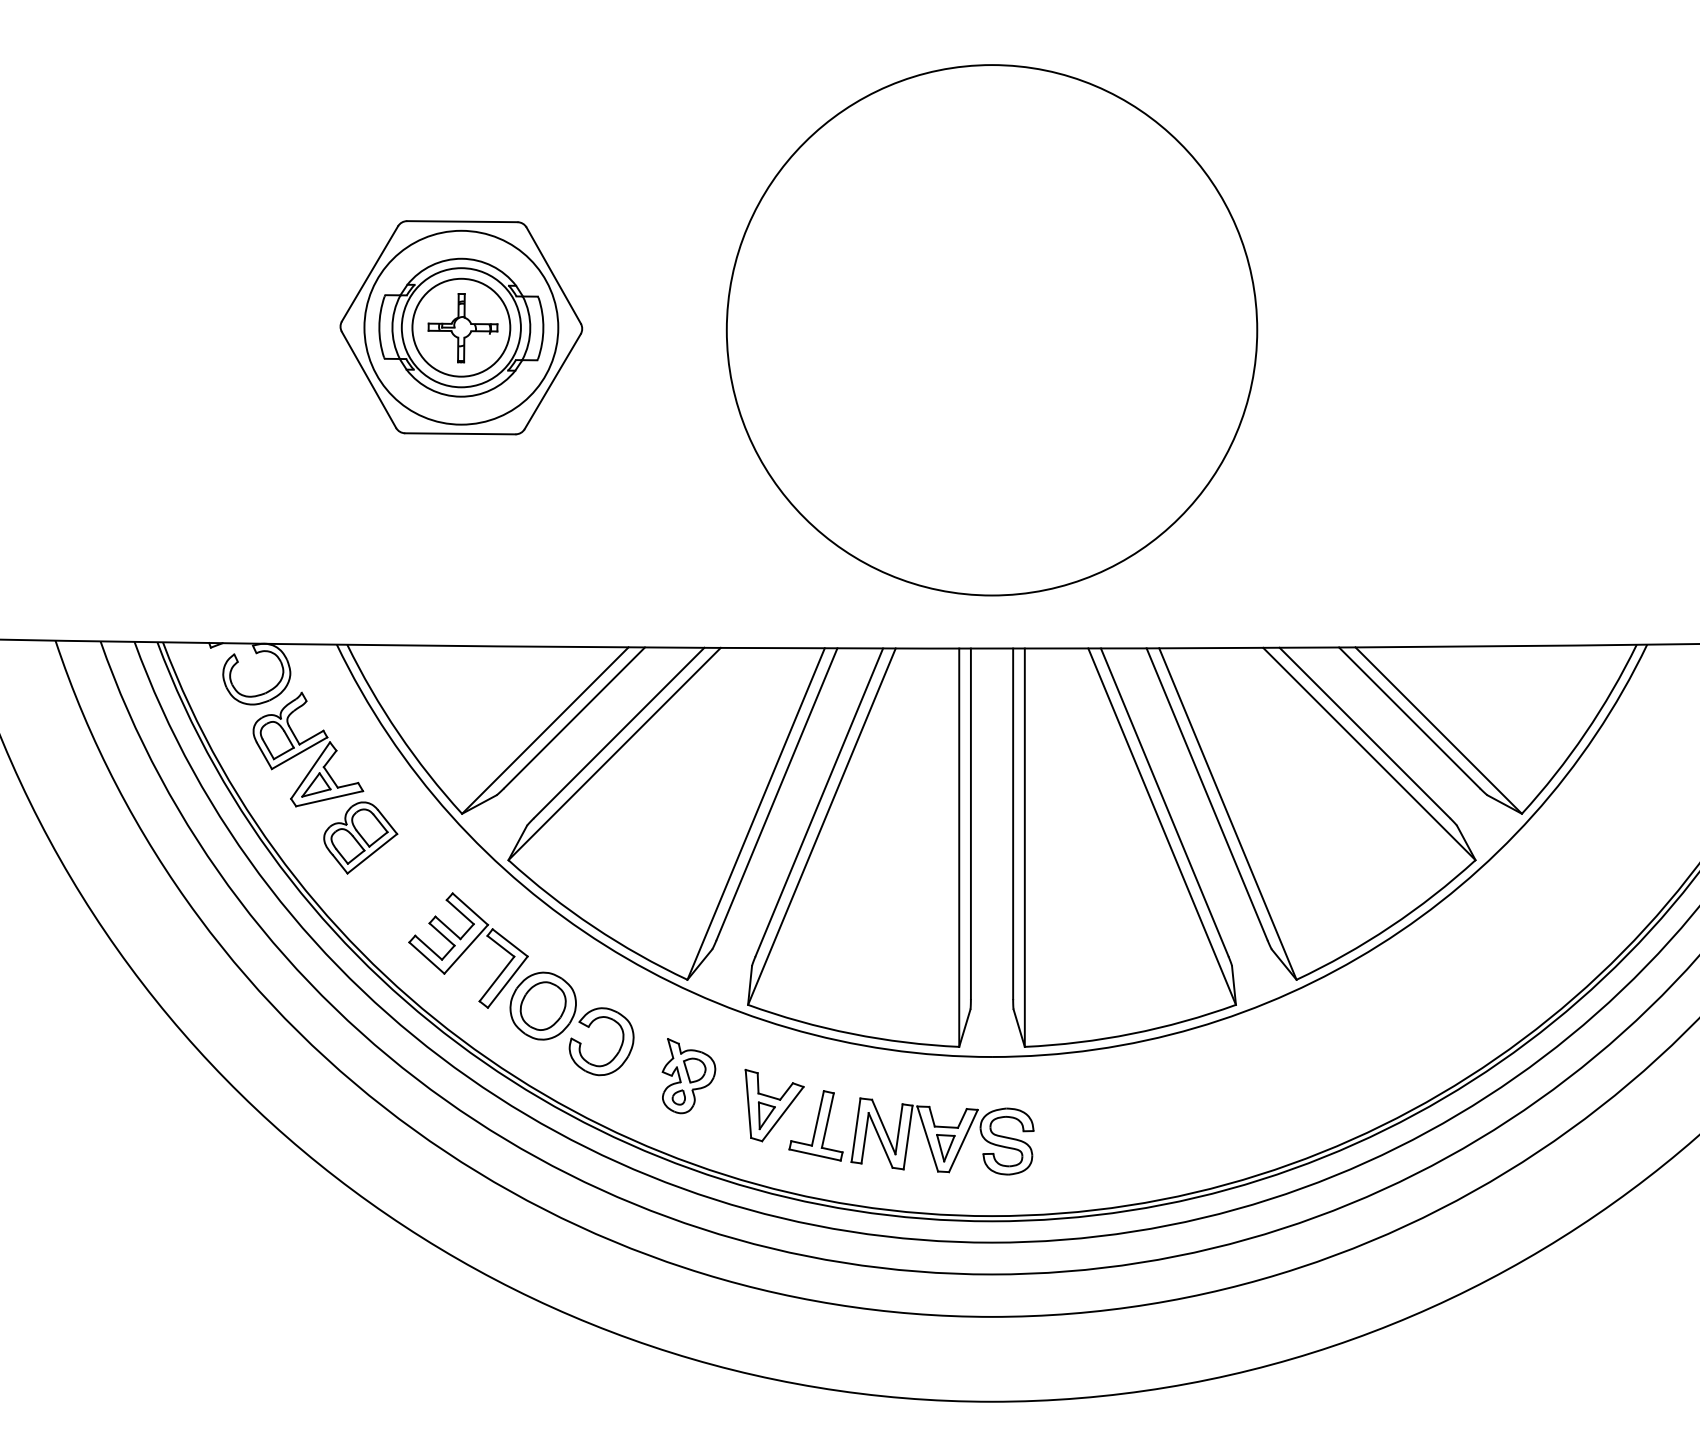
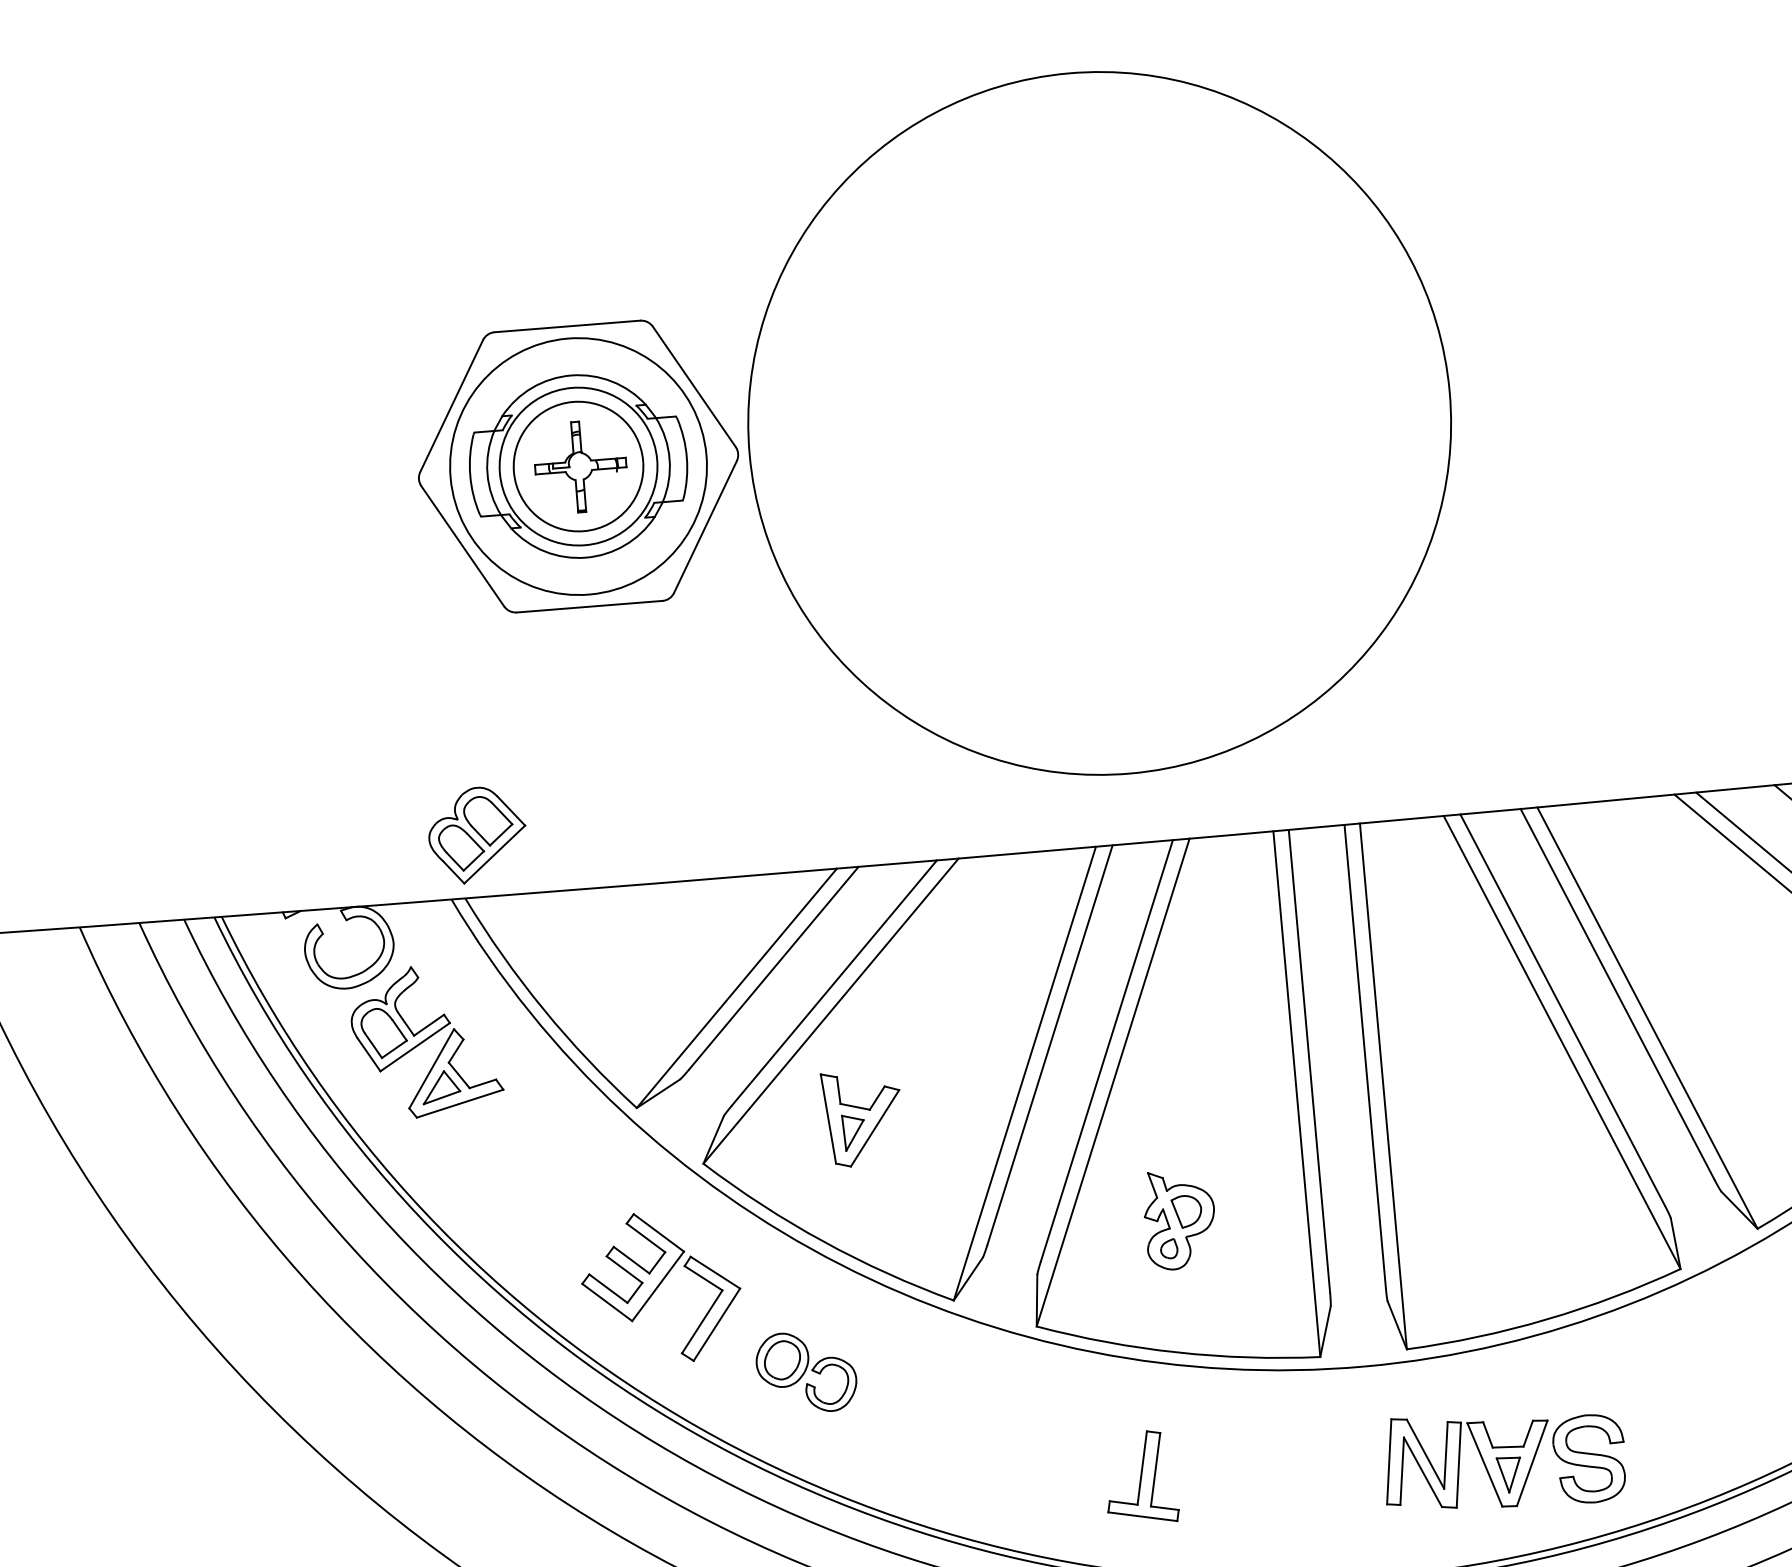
circle: (991, 330) -> (1099, 423), moved
part: (360, 837) -> (477, 834), moved
part: (571, 1023) -> (805, 1371), size x0.6
part: (688, 1076) -> (1179, 1220), moved
part: (774, 1105) -> (862, 1117), moved
part: (942, 1136) -> (1504, 1459), moved

